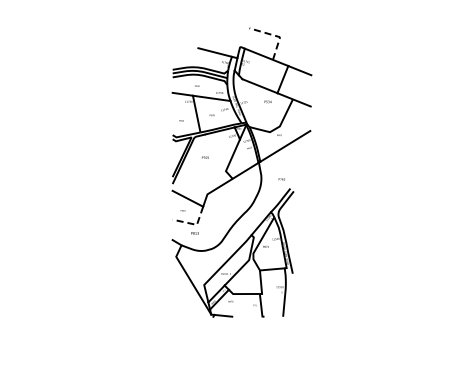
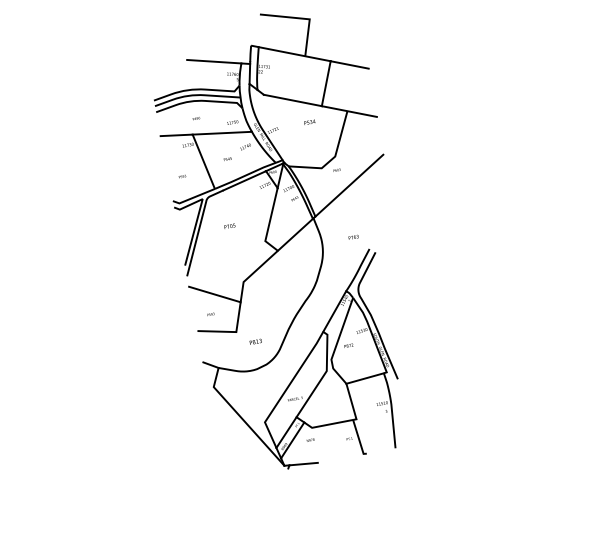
line: (276, 36) -> (303, 19), dashed -> solid
line: (195, 224) -> (233, 331), dashed -> solid
text: (194, 233) -> (255, 342), moved

